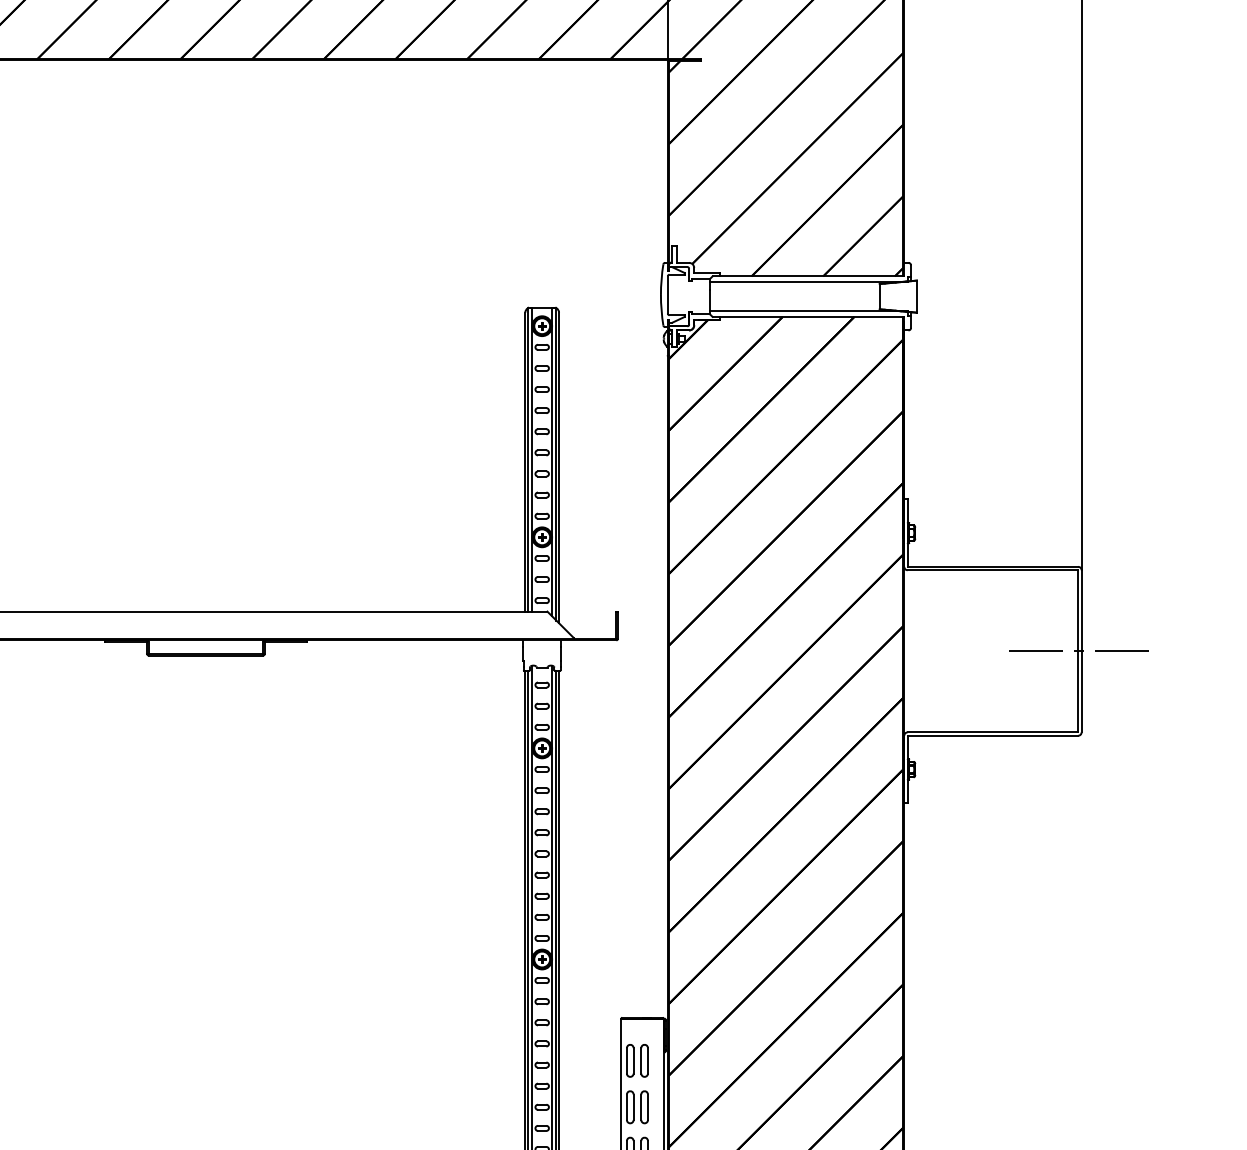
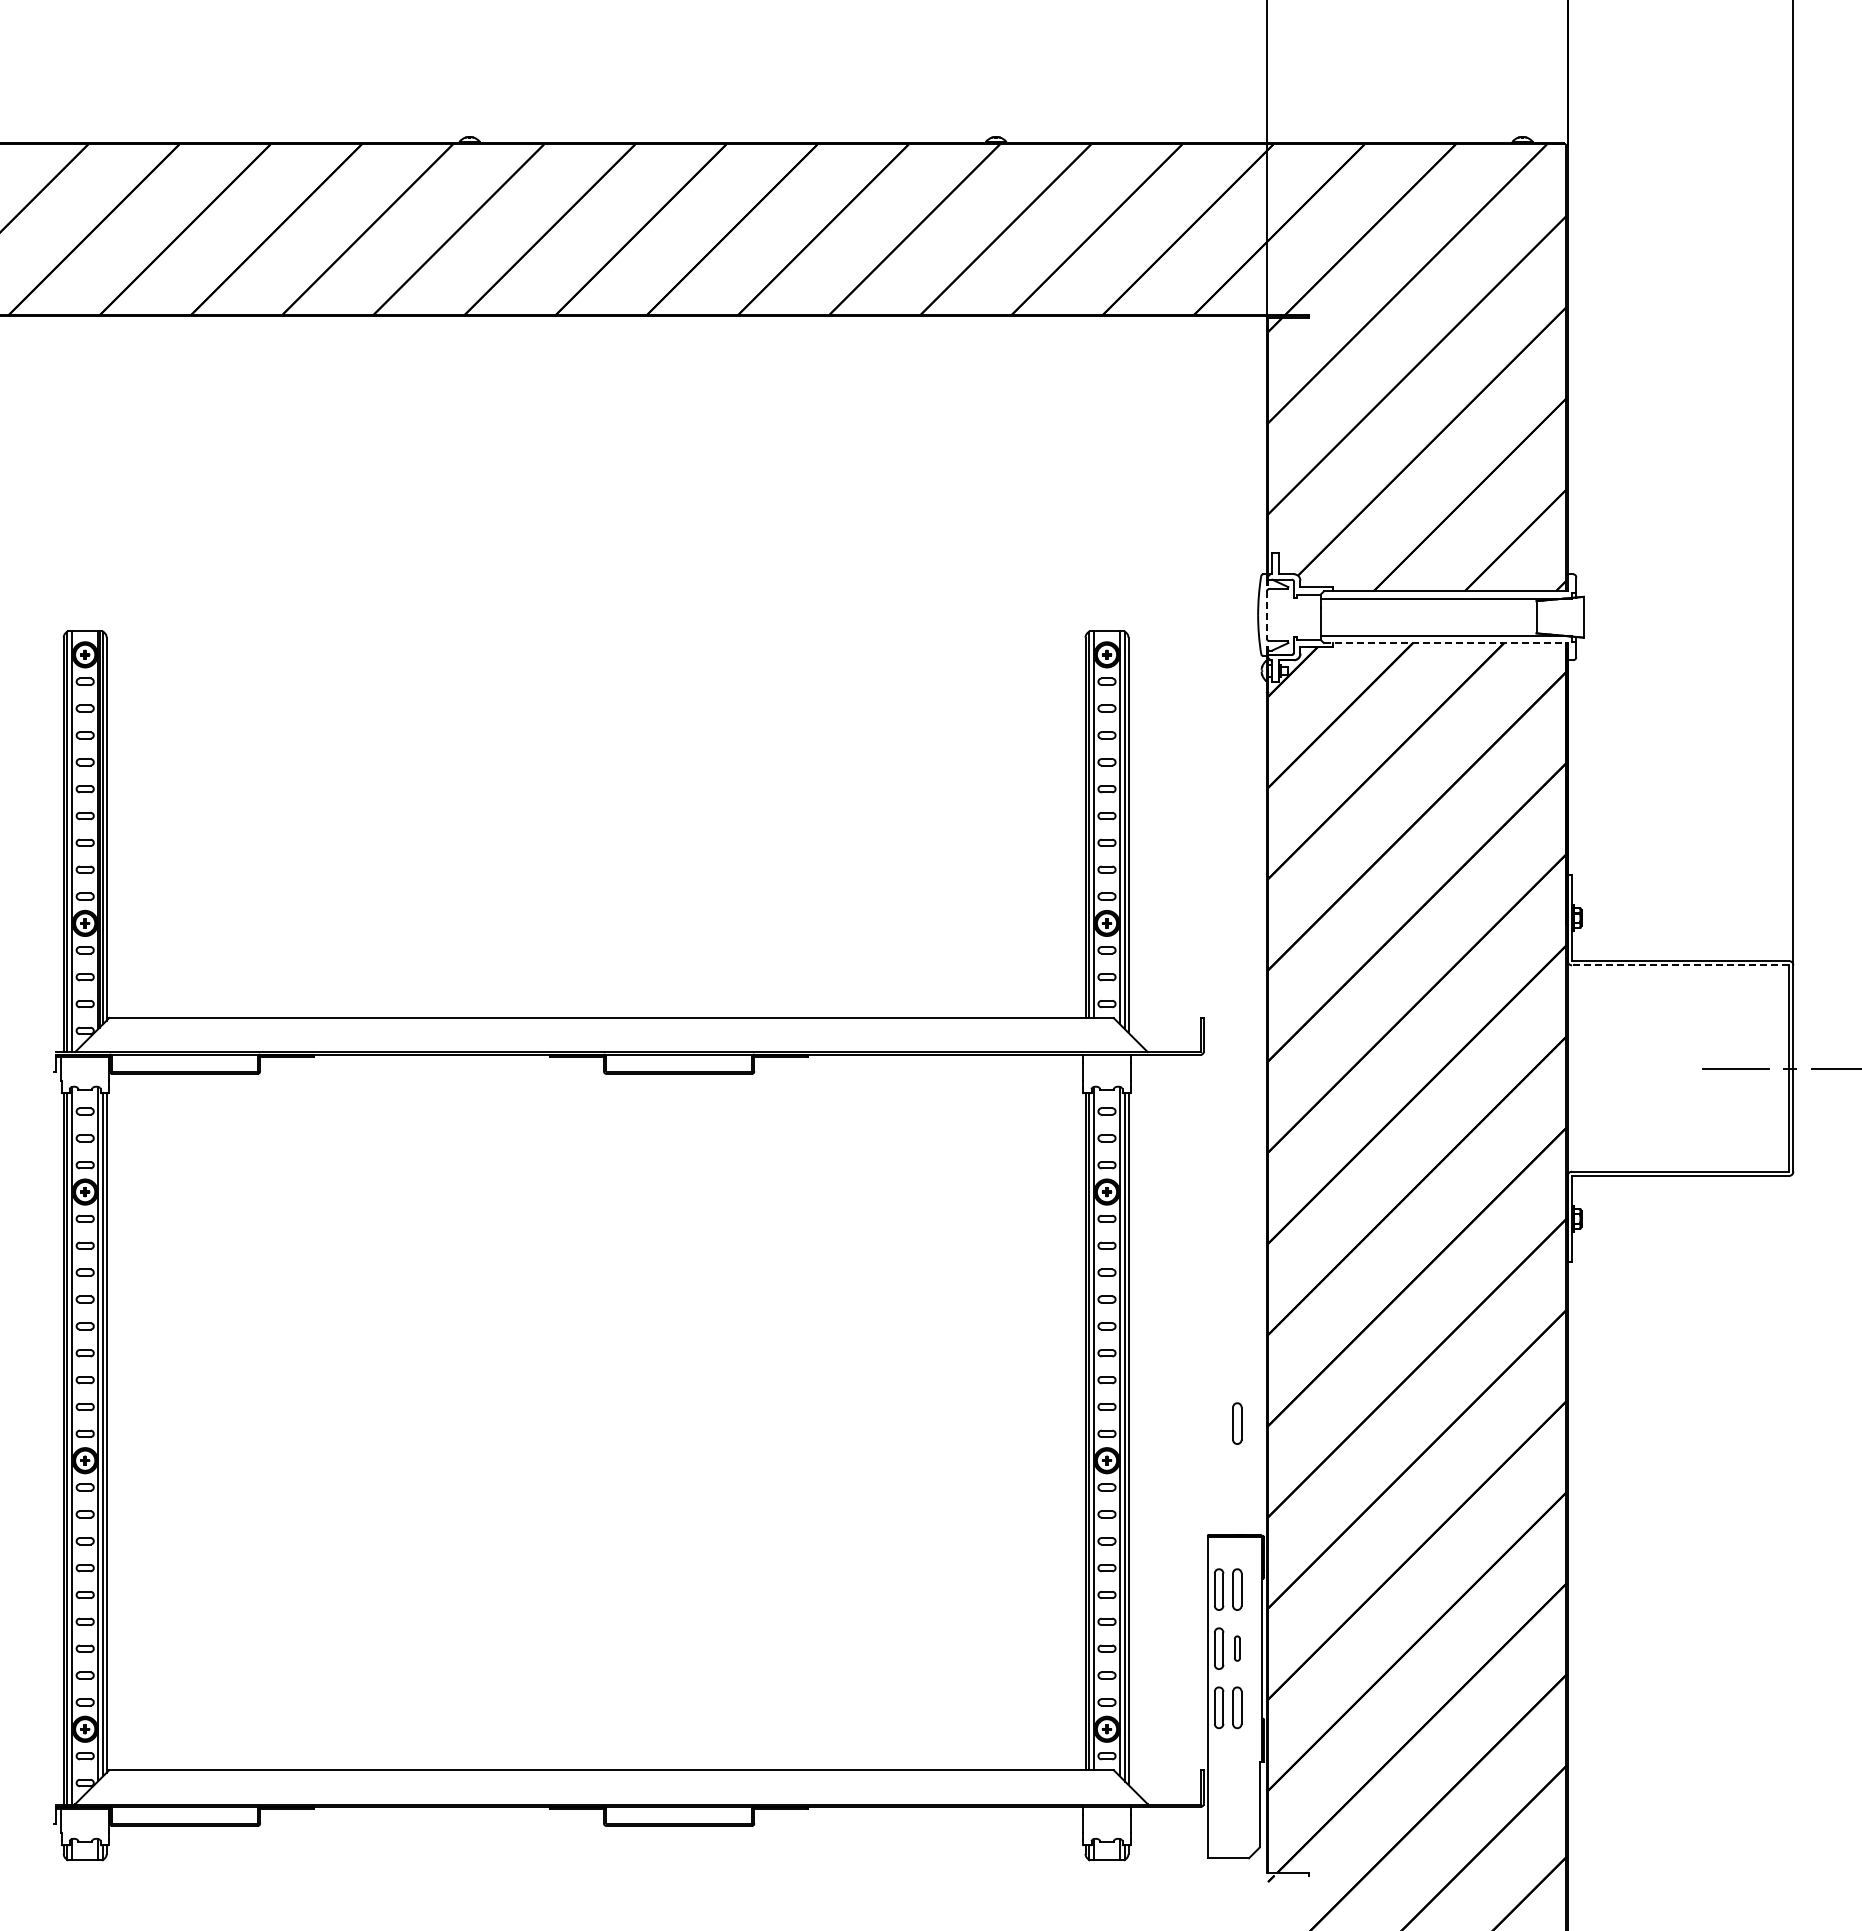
line: (667, 295) -> (1266, 615), solid -> dashed
line: (808, 317) -> (1445, 643), solid -> dashed
line: (992, 570) -> (1680, 965), solid -> dashed
part: (644, 930) -> (1237, 1423), added
part: (644, 1107) -> (1237, 1648), size x0.6

